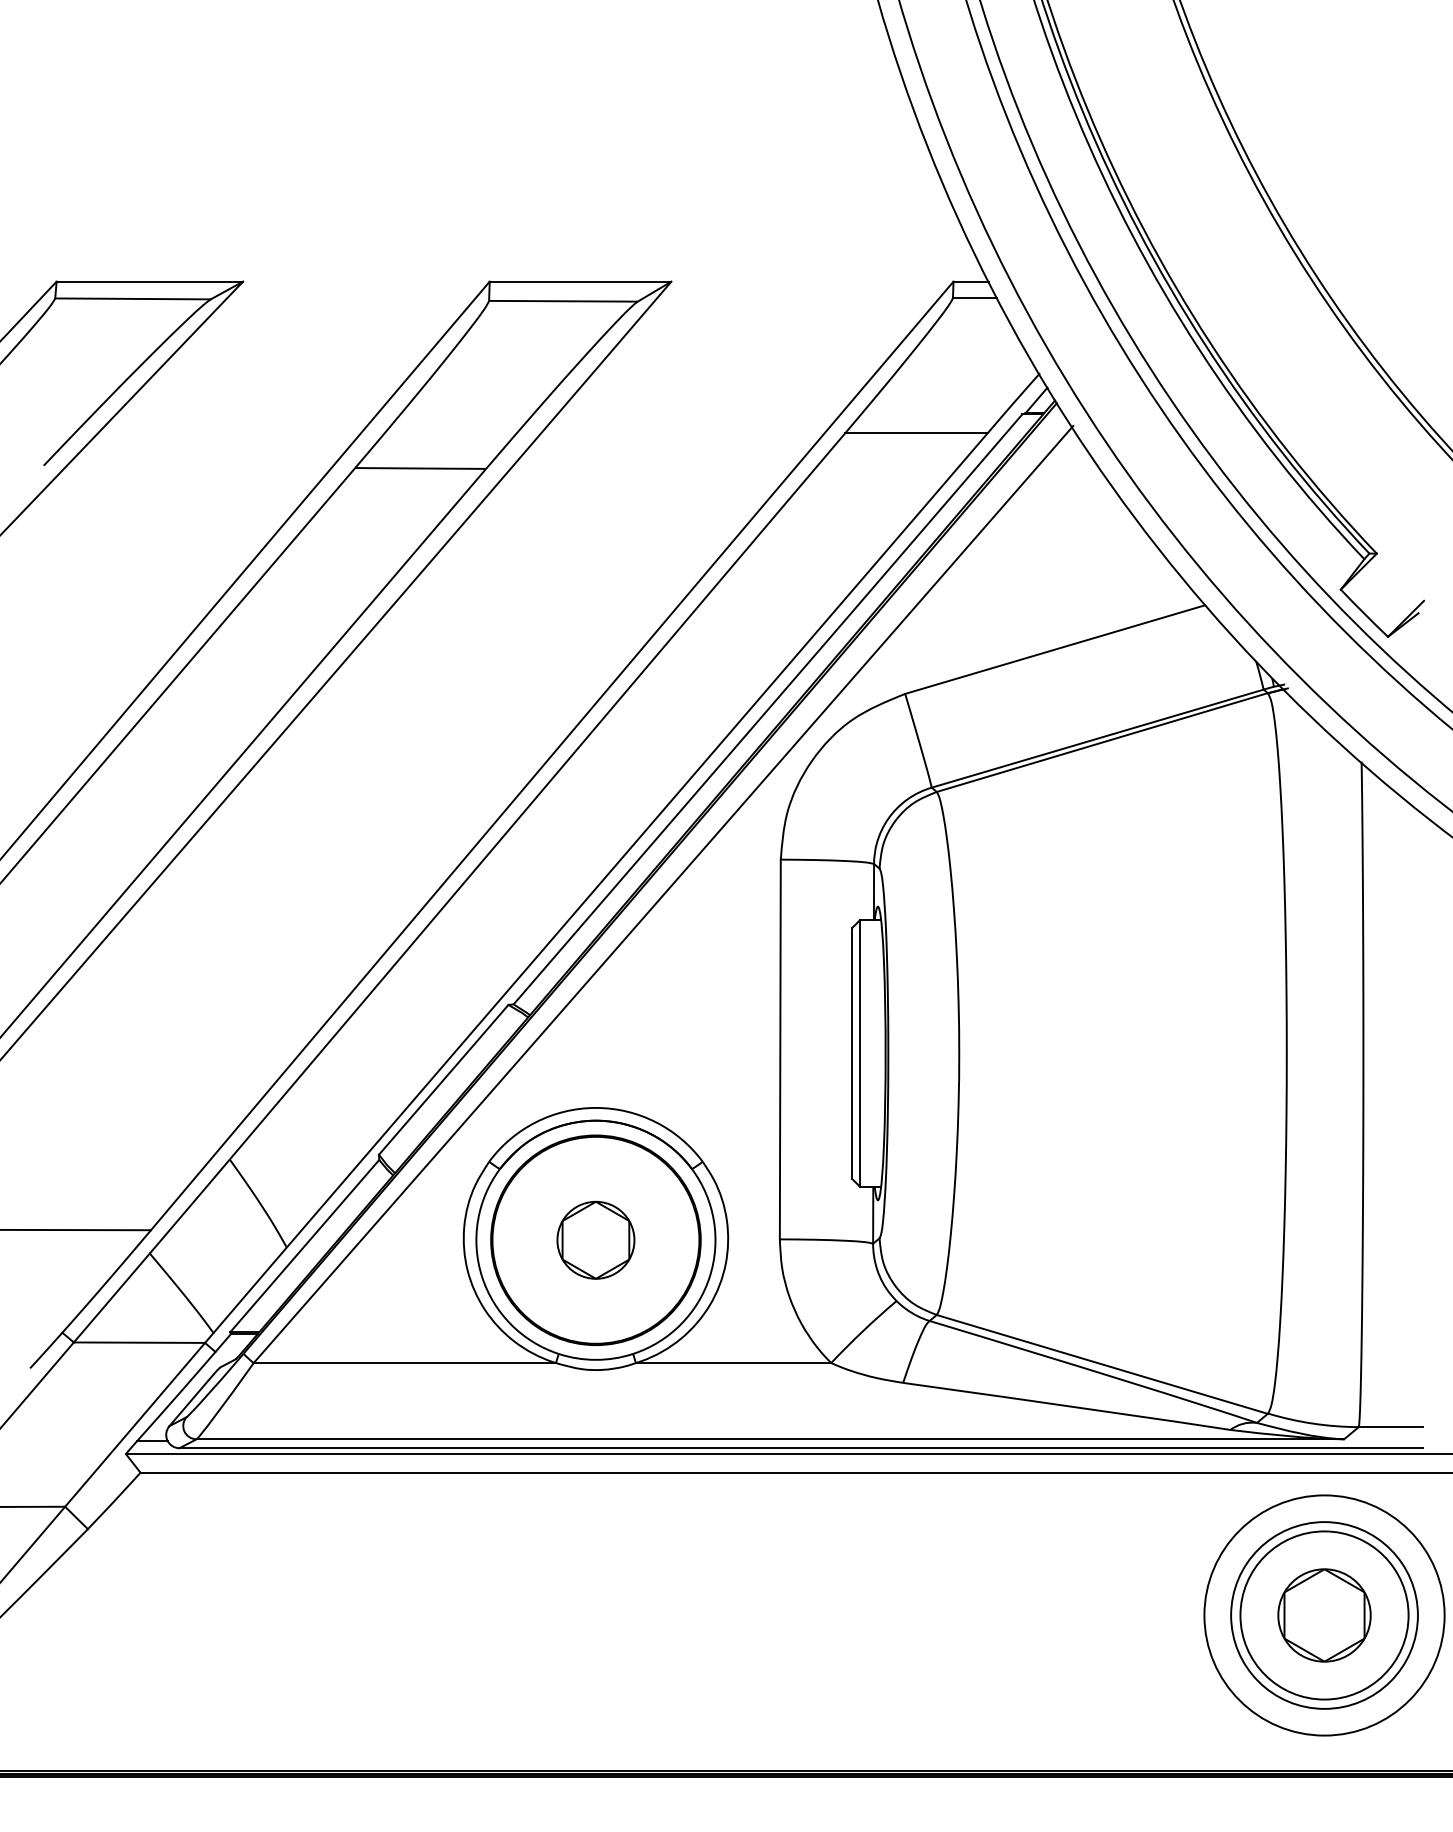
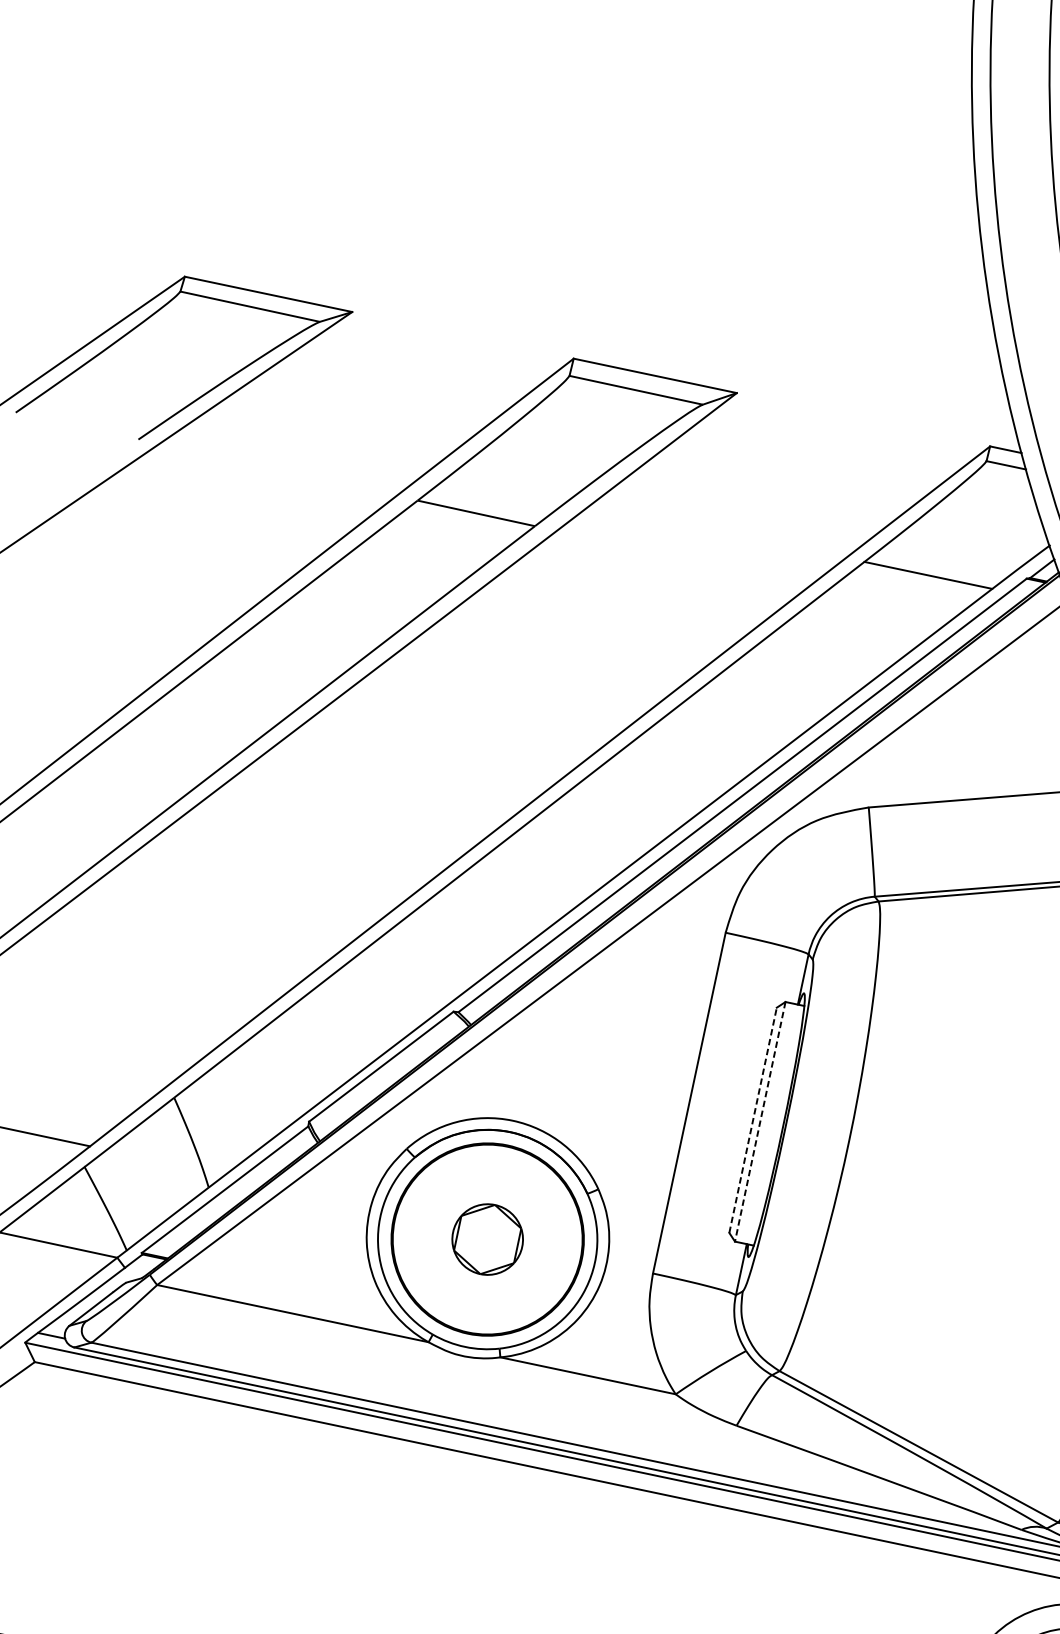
line: (852, 1053) -> (753, 1120), solid -> dashed
line: (860, 1054) -> (760, 1122), solid -> dashed

